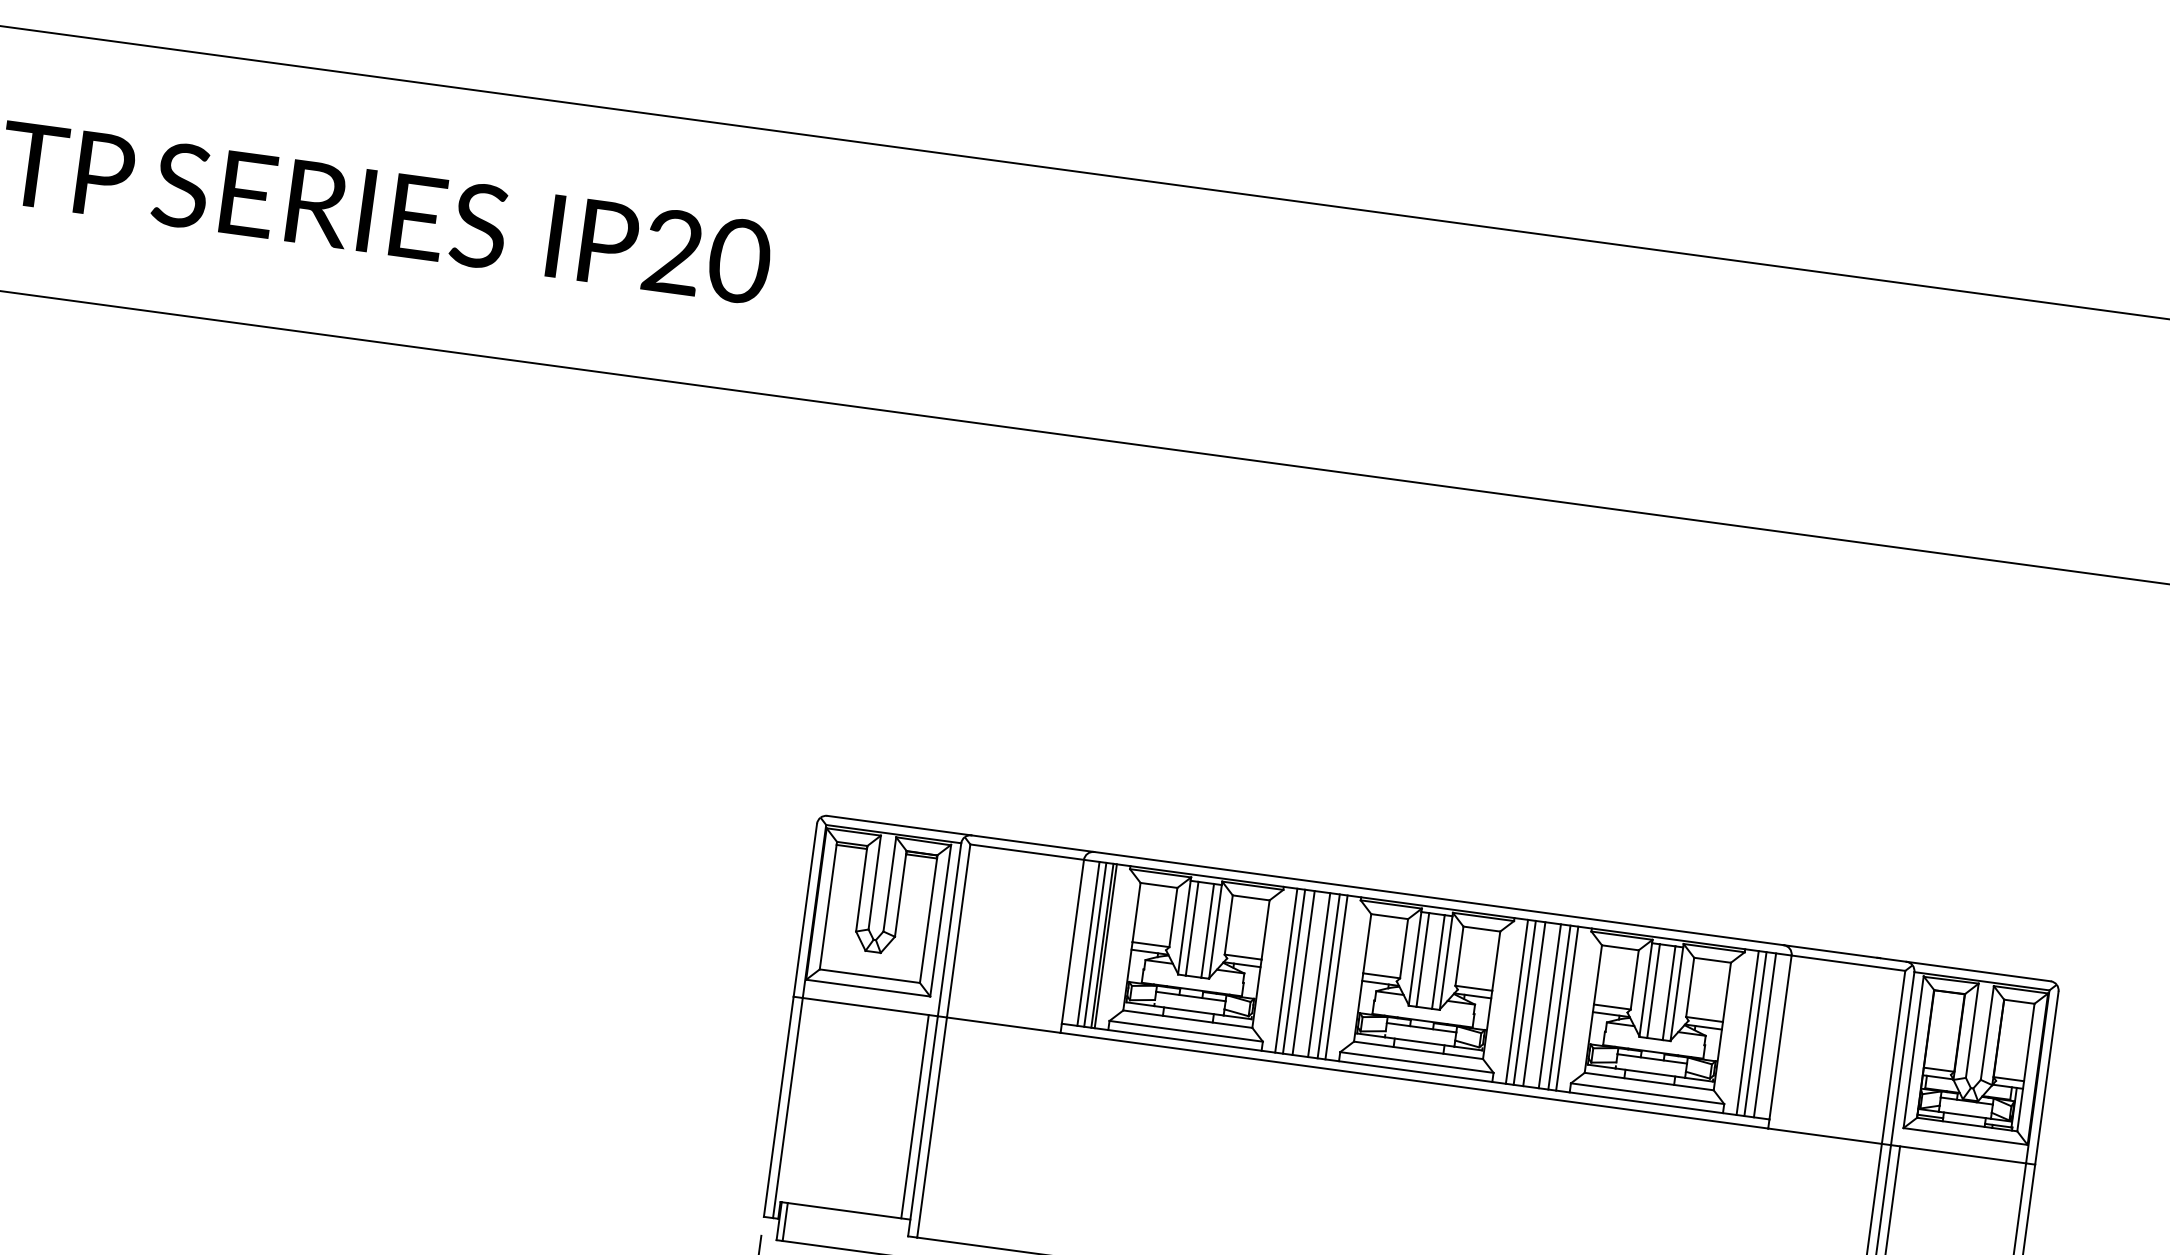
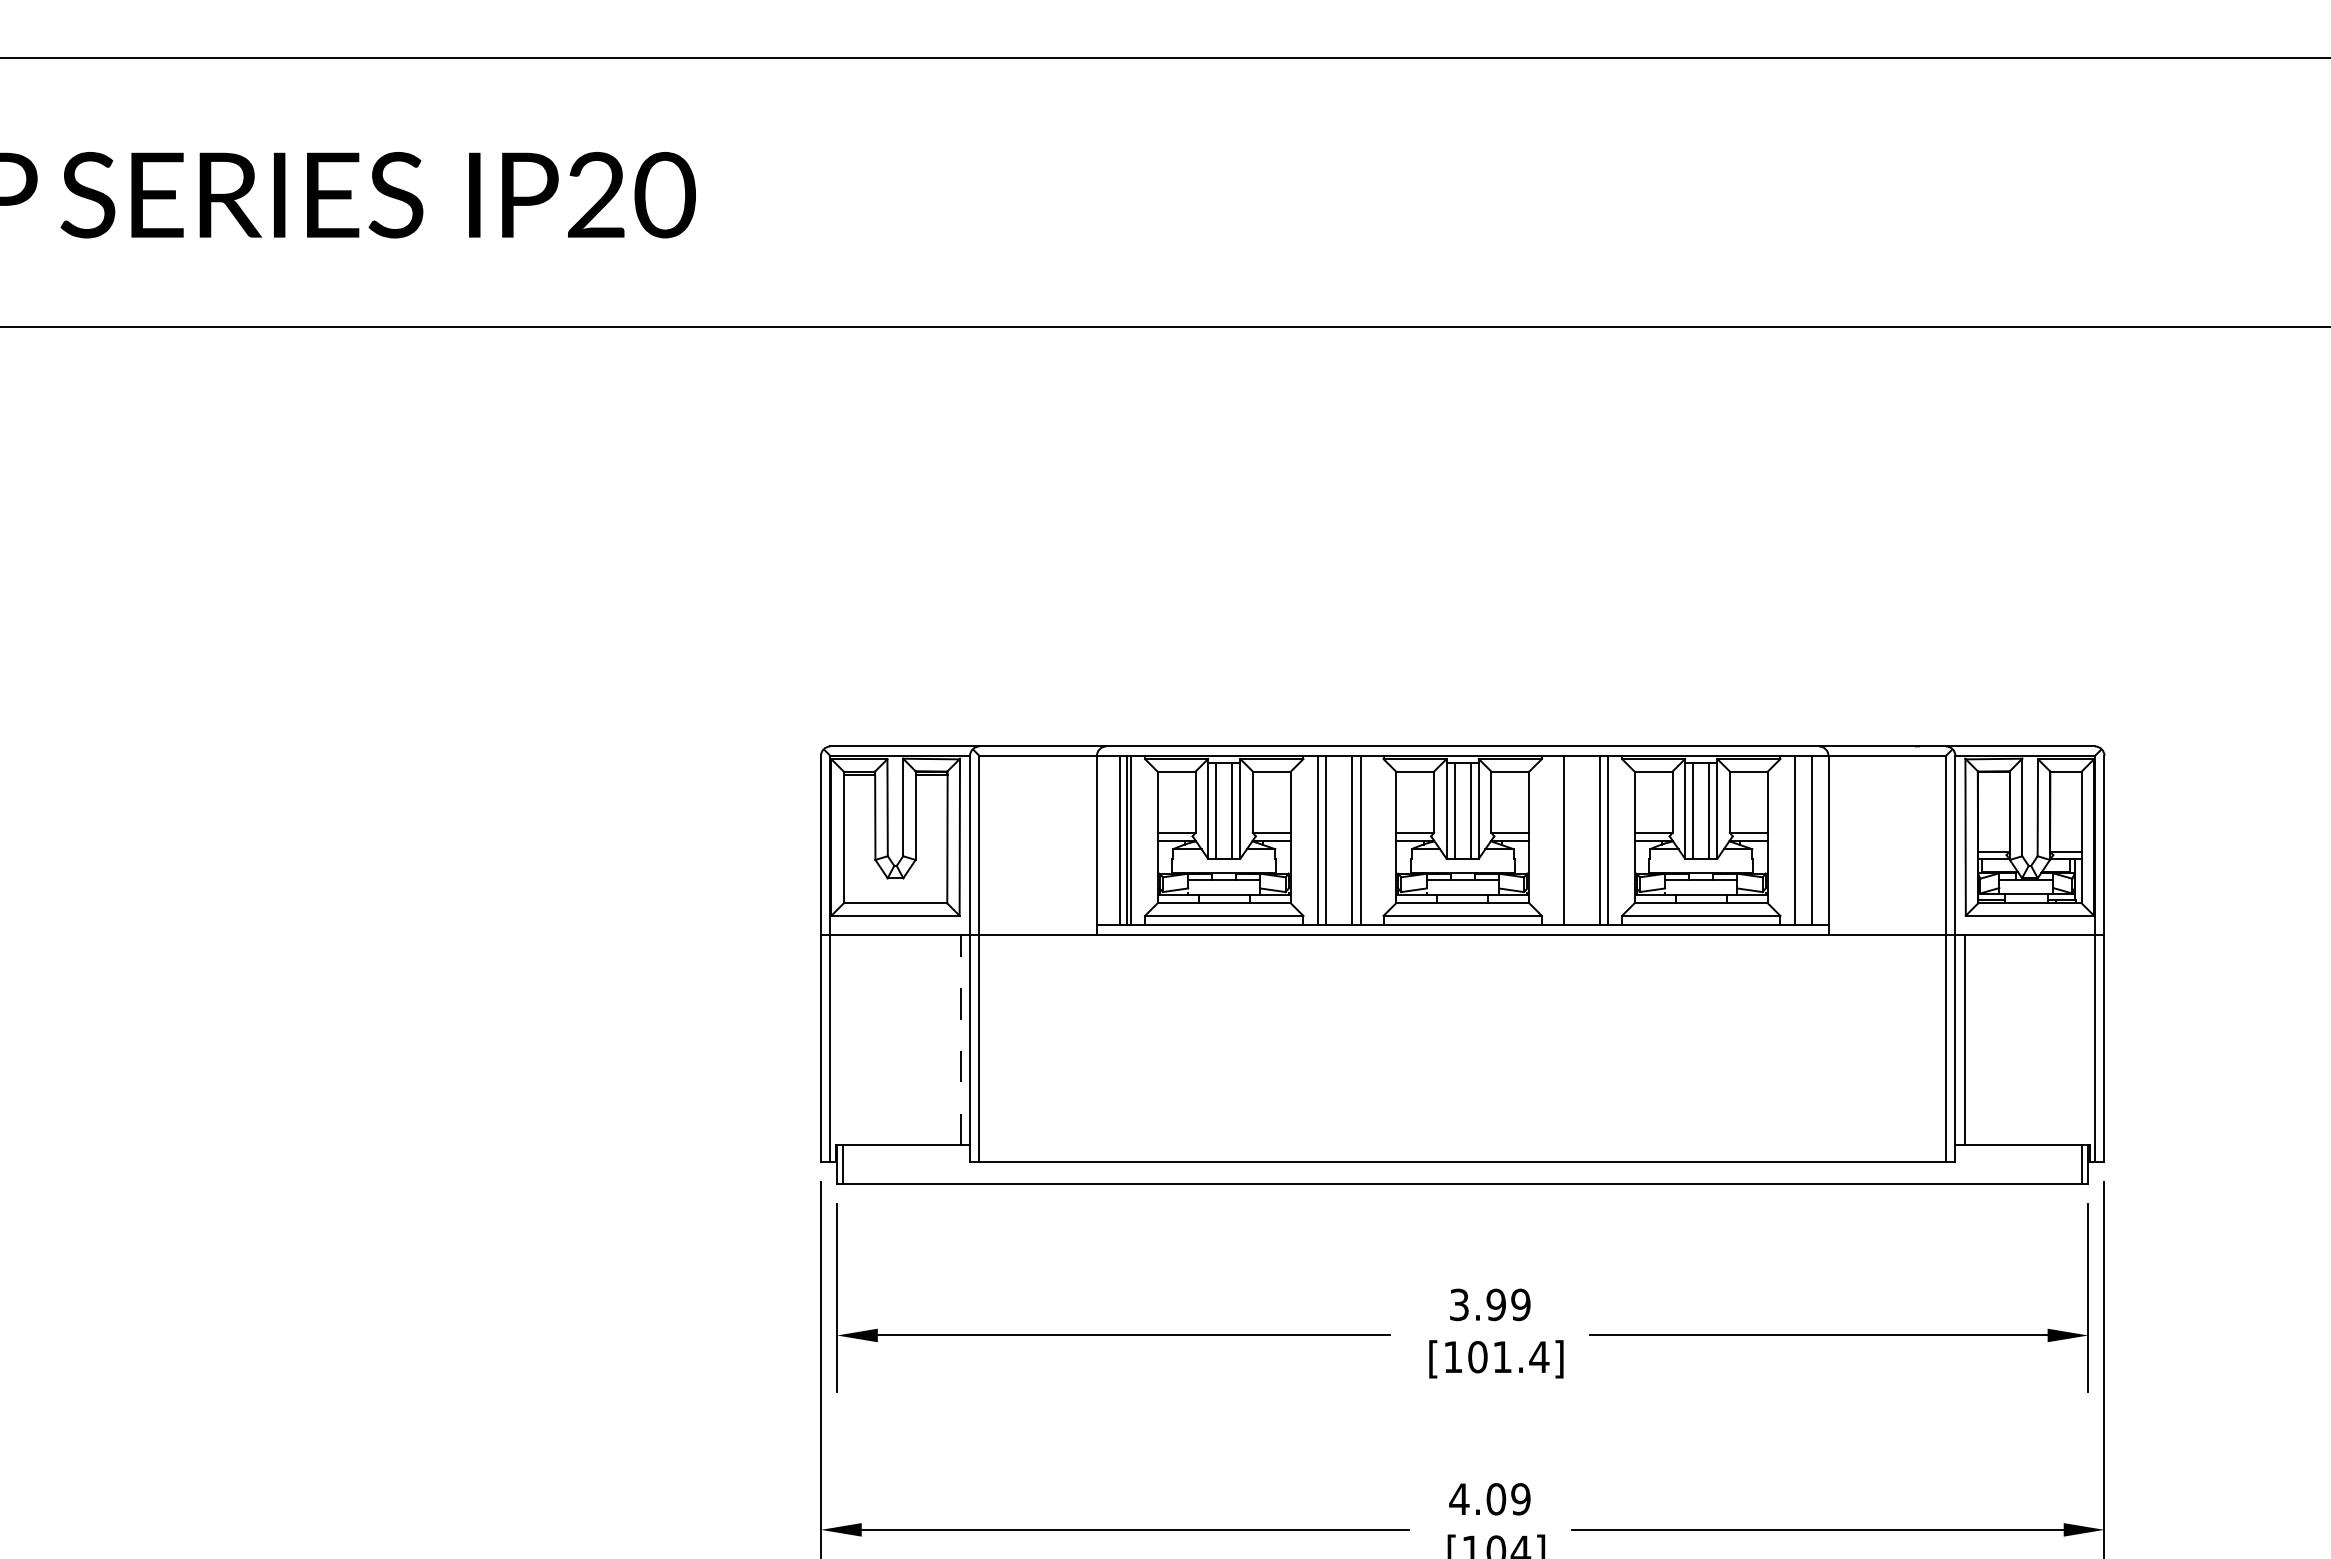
line: (1088, 943) -> (1113, 840), removed
line: (1303, 972) -> (1335, 840), removed
line: (1336, 977) -> (1369, 840), removed
line: (1517, 1001) -> (1556, 840), removed
line: (1533, 1004) -> (1573, 840), removed
line: (1550, 1006) -> (1590, 840), removed
line: (1755, 1033) -> (1802, 840), removed
line: (914, 1116) -> (960, 1039), solid -> dashed

